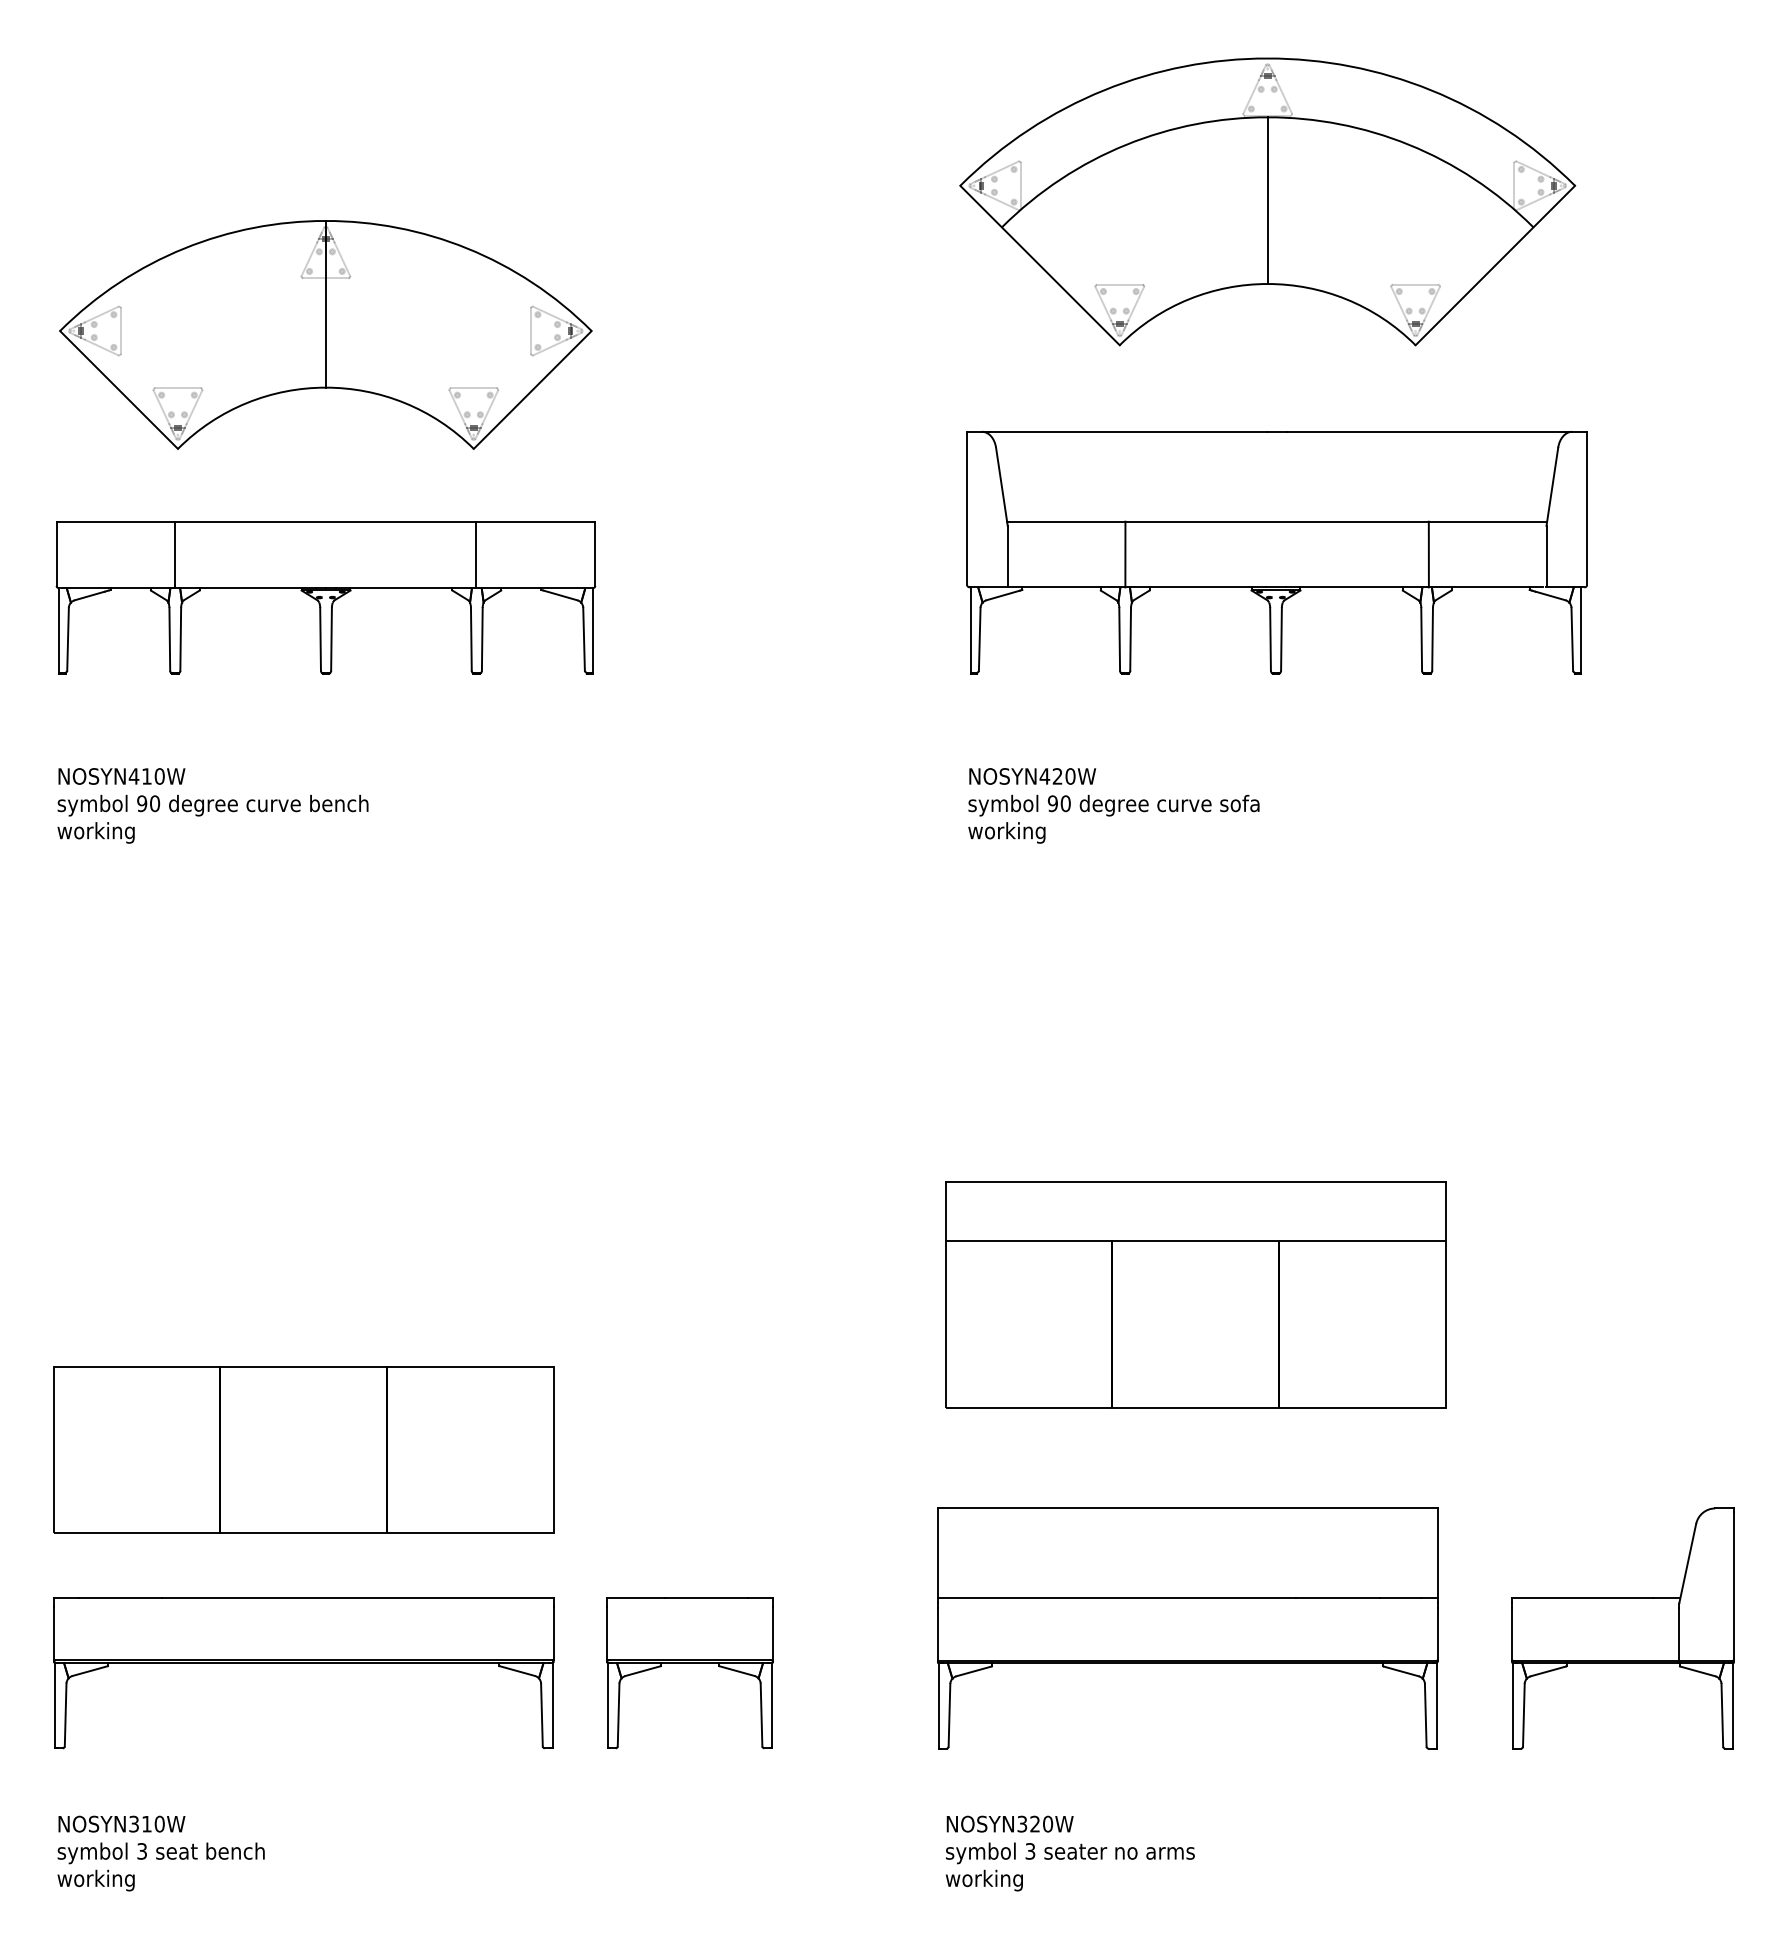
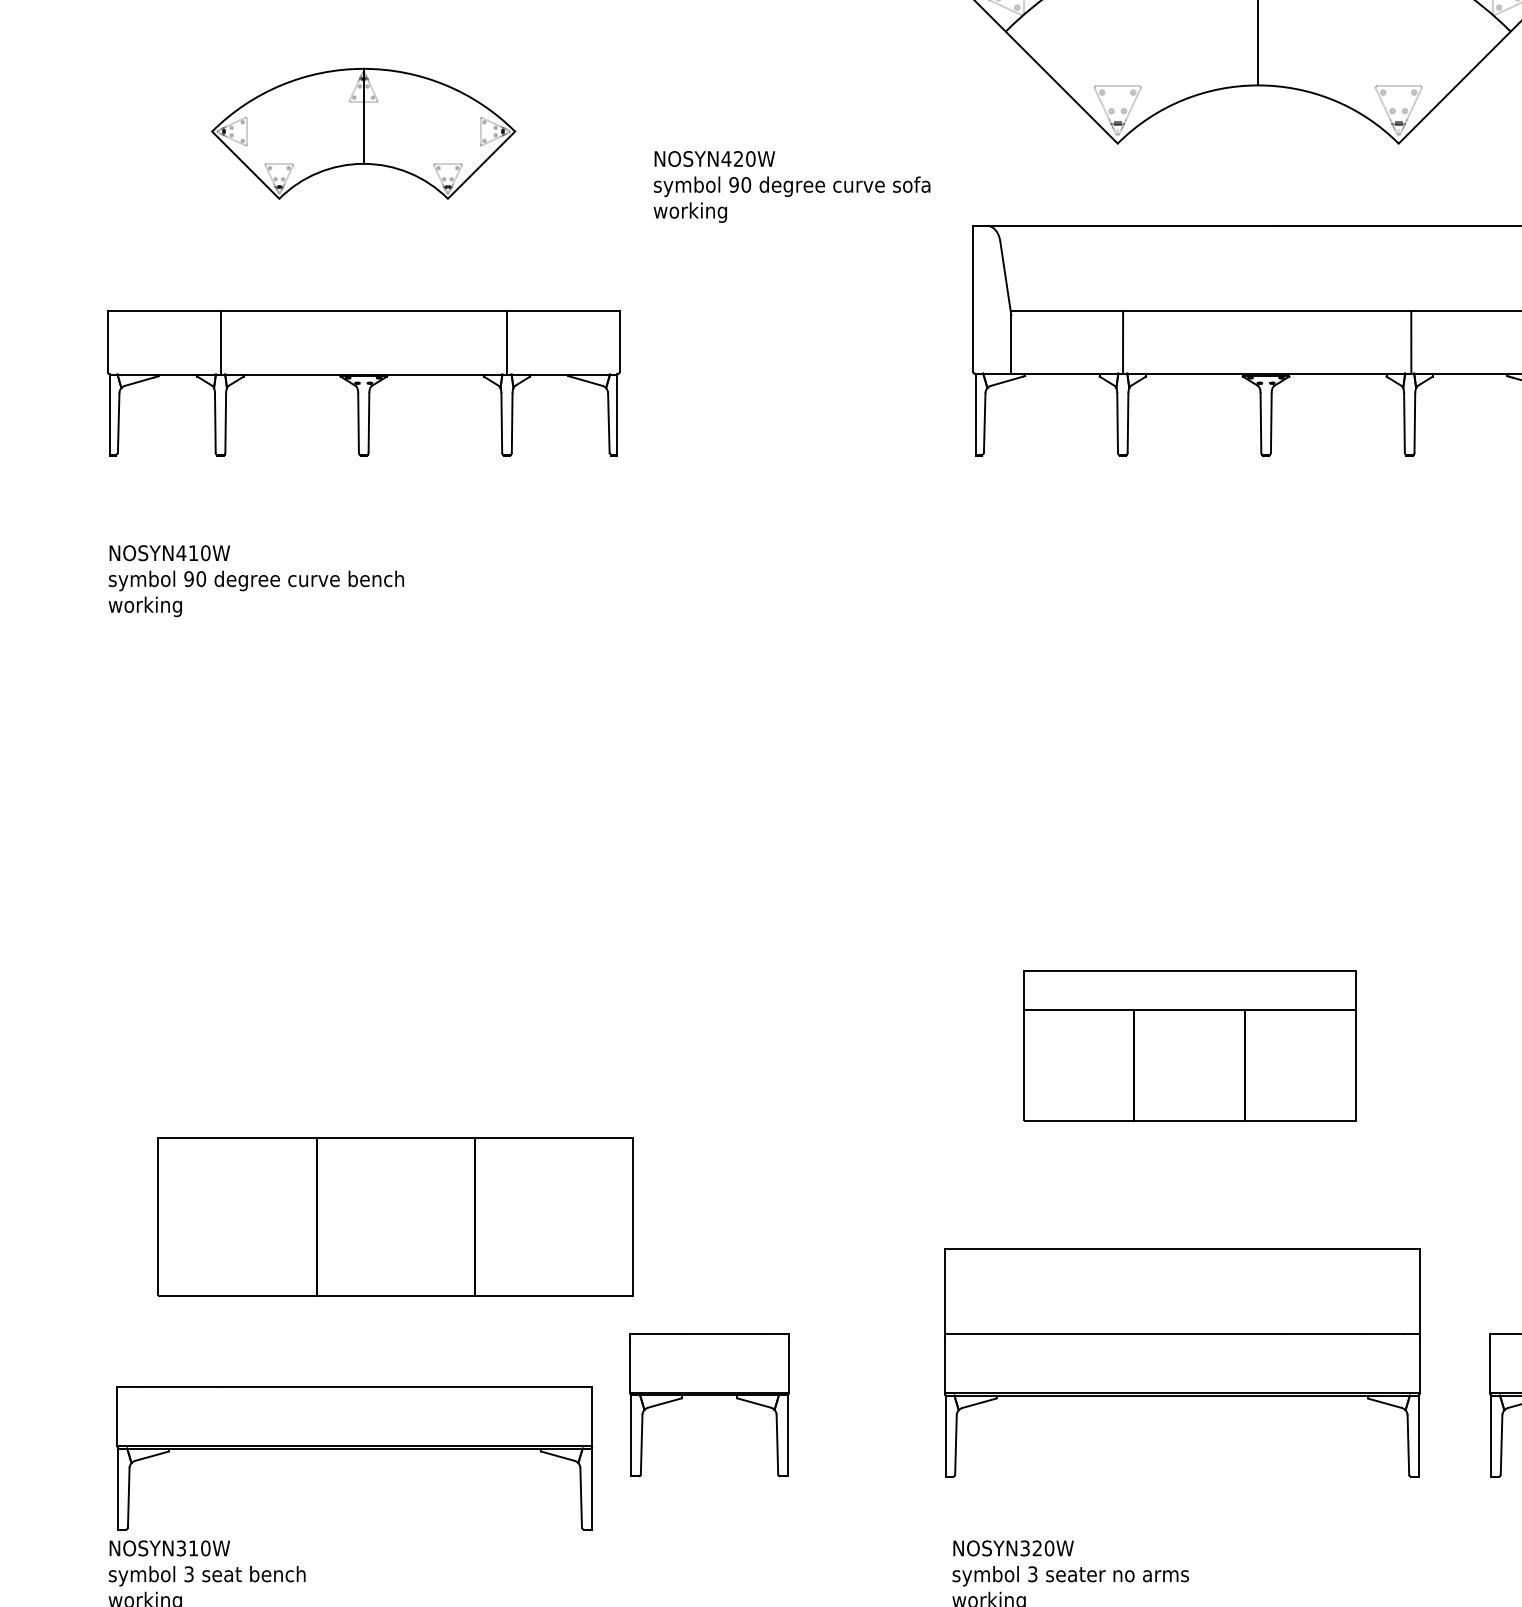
part: (325, 334) -> (363, 133), size x0.6
text: (1113, 805) -> (791, 186), moved
part: (1195, 1294) -> (1189, 1045), size x0.7
part: (303, 1449) -> (395, 1216), moved
part: (303, 1663) -> (354, 1448), moved

